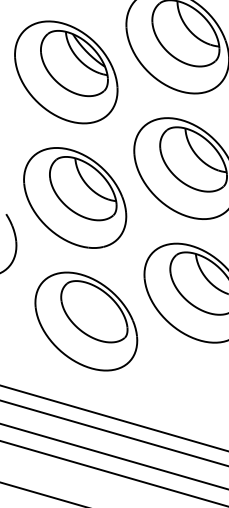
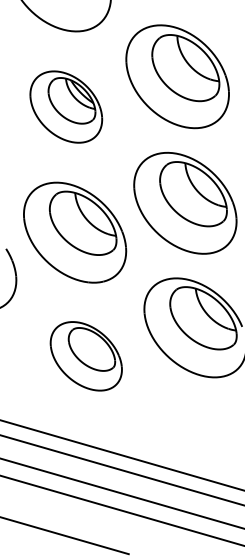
part: (66, 71) -> (66, 106), size x0.7
part: (86, 321) -> (86, 356), size x0.7

